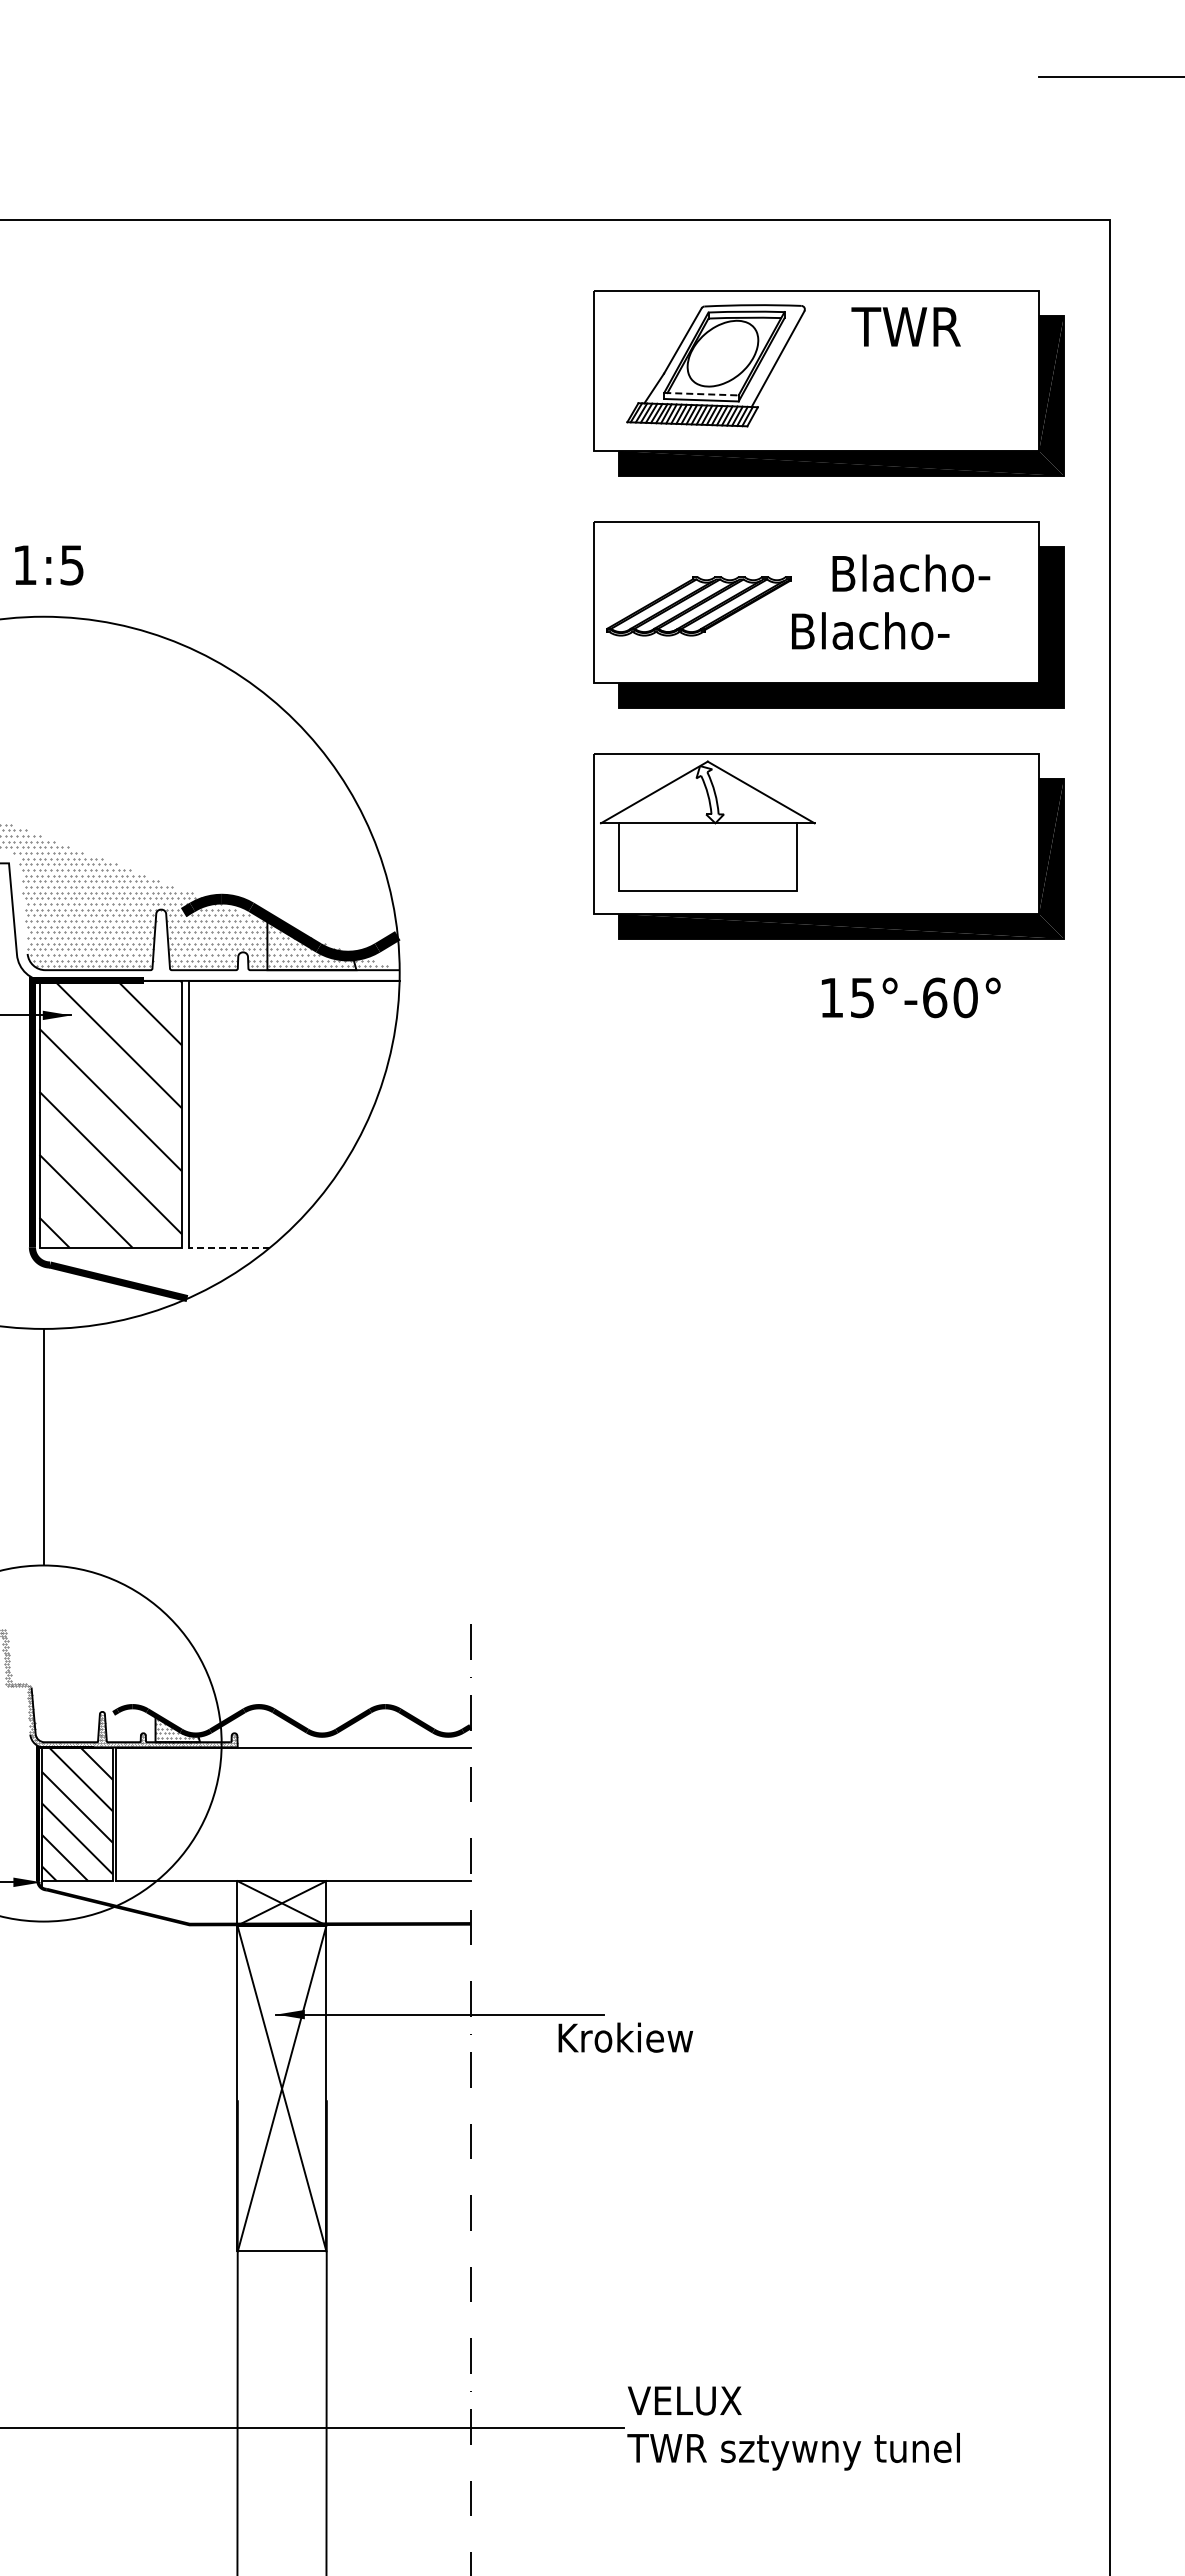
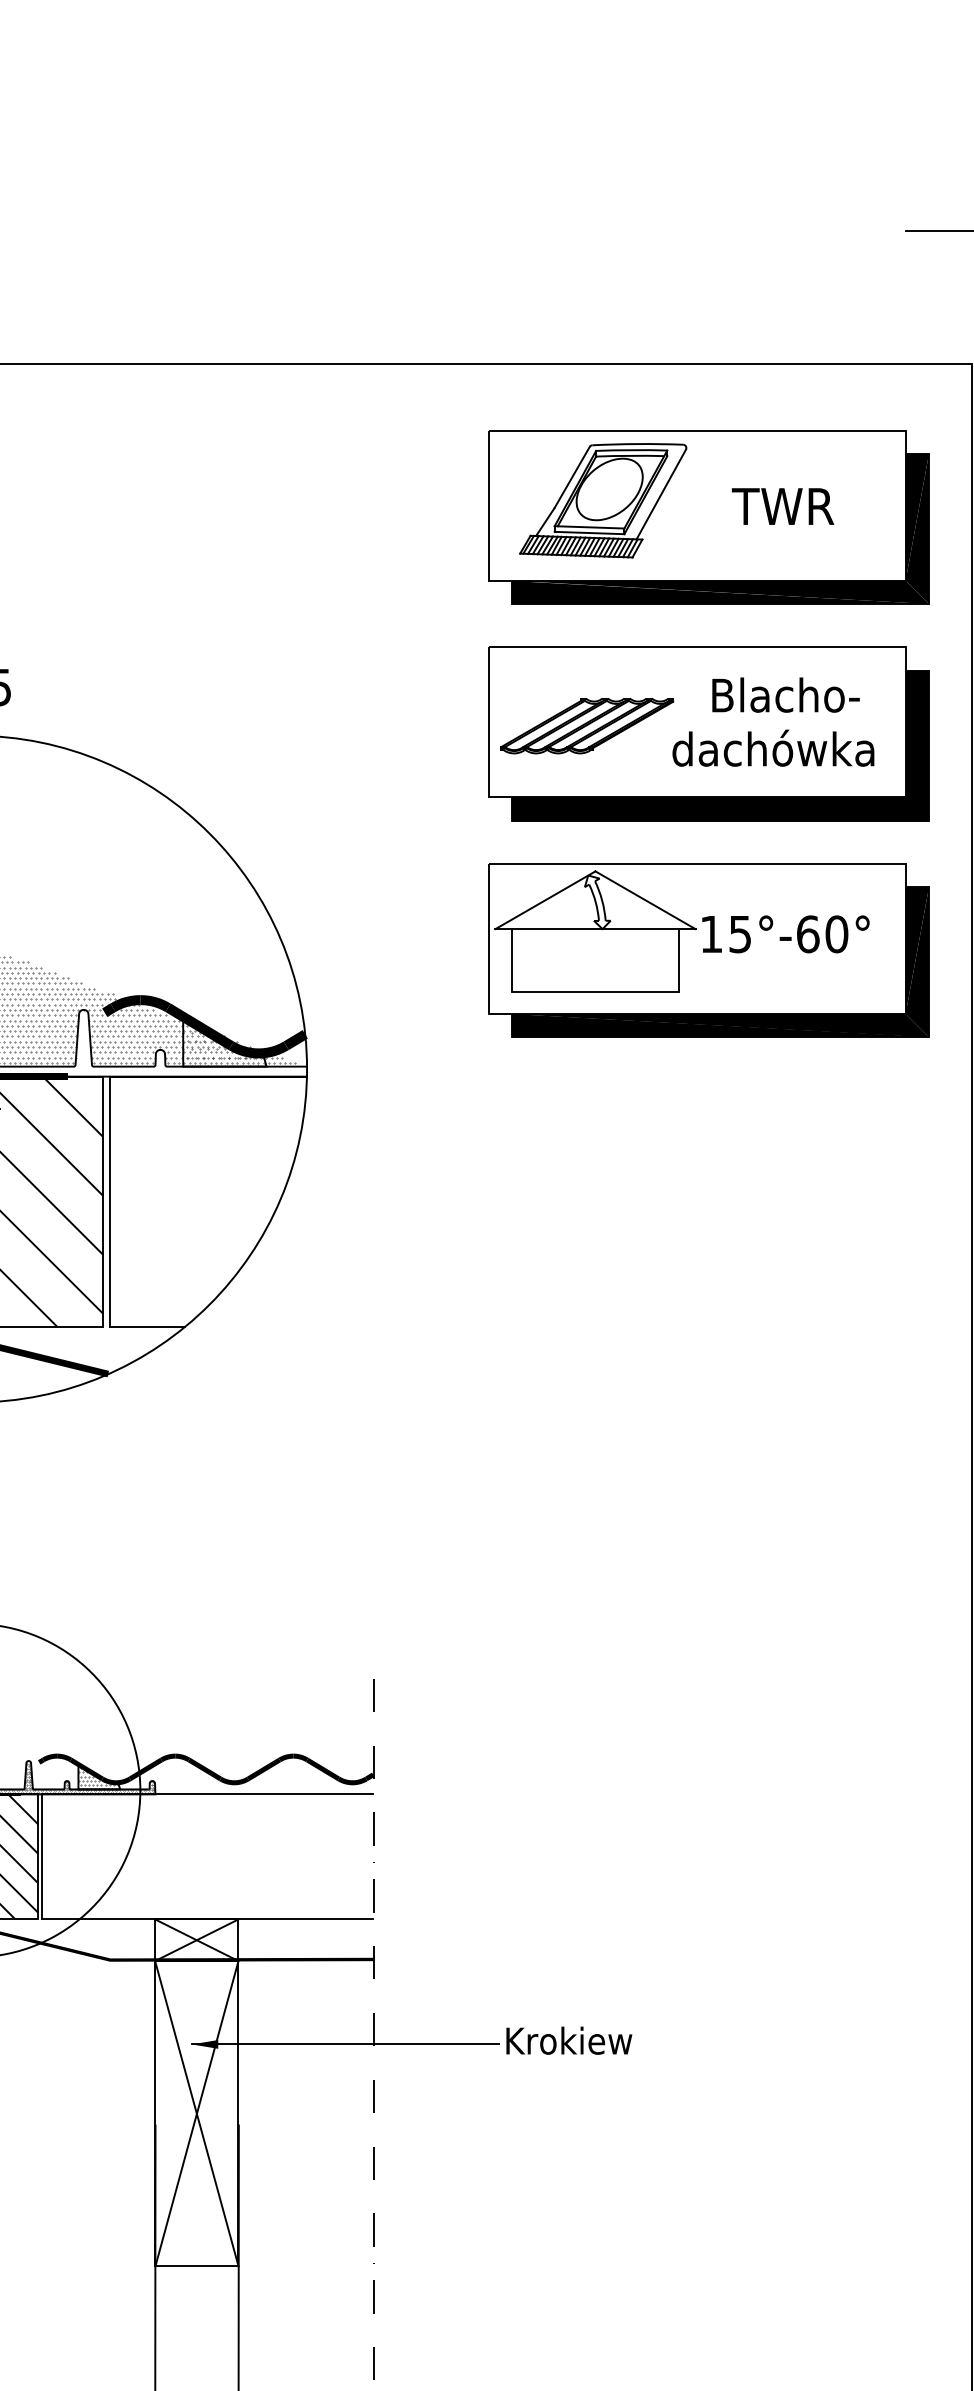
text: (905, 326) -> (782, 506), moved
line: (701, 394) -> (589, 527), dashed -> solid
text: (897, 629) -> (773, 747), Blacho- -> dachówka
hatch: (309, 947) -> (222, 1045), added
text: (910, 997) -> (785, 933), moved
line: (228, 1247) -> (146, 1326), dashed -> solid
text: (625, 2037) -> (568, 2040), moved

